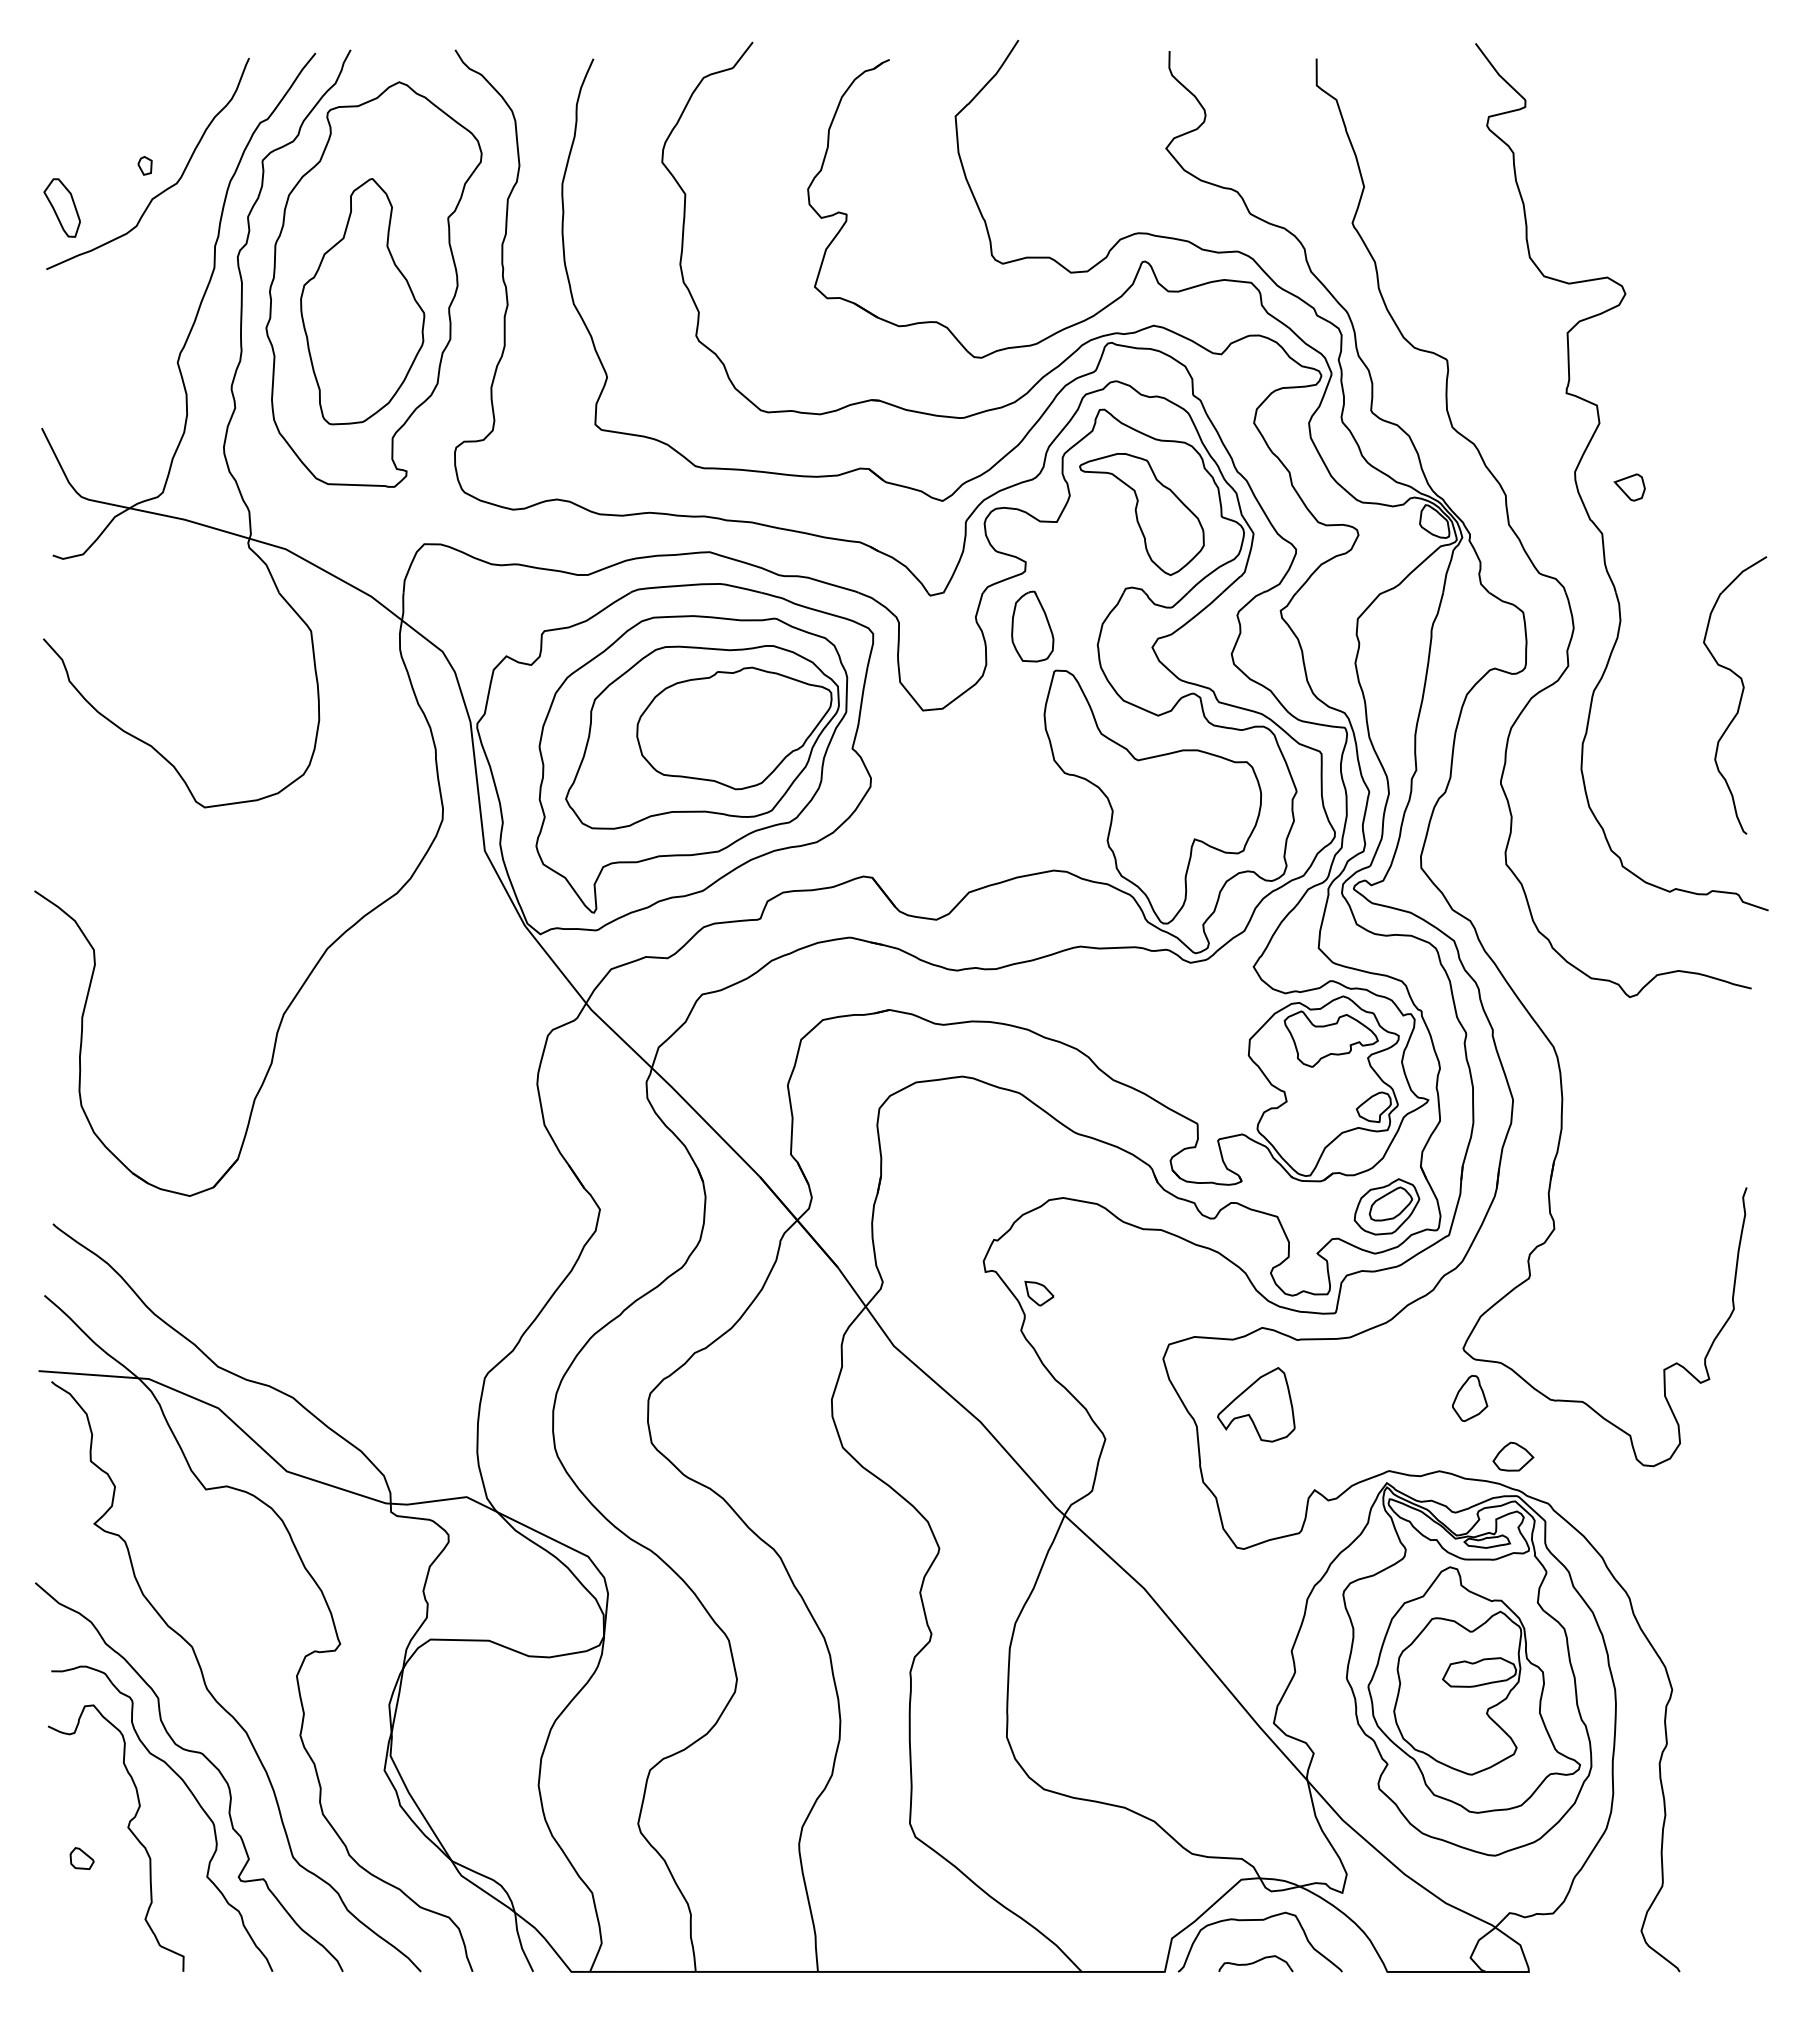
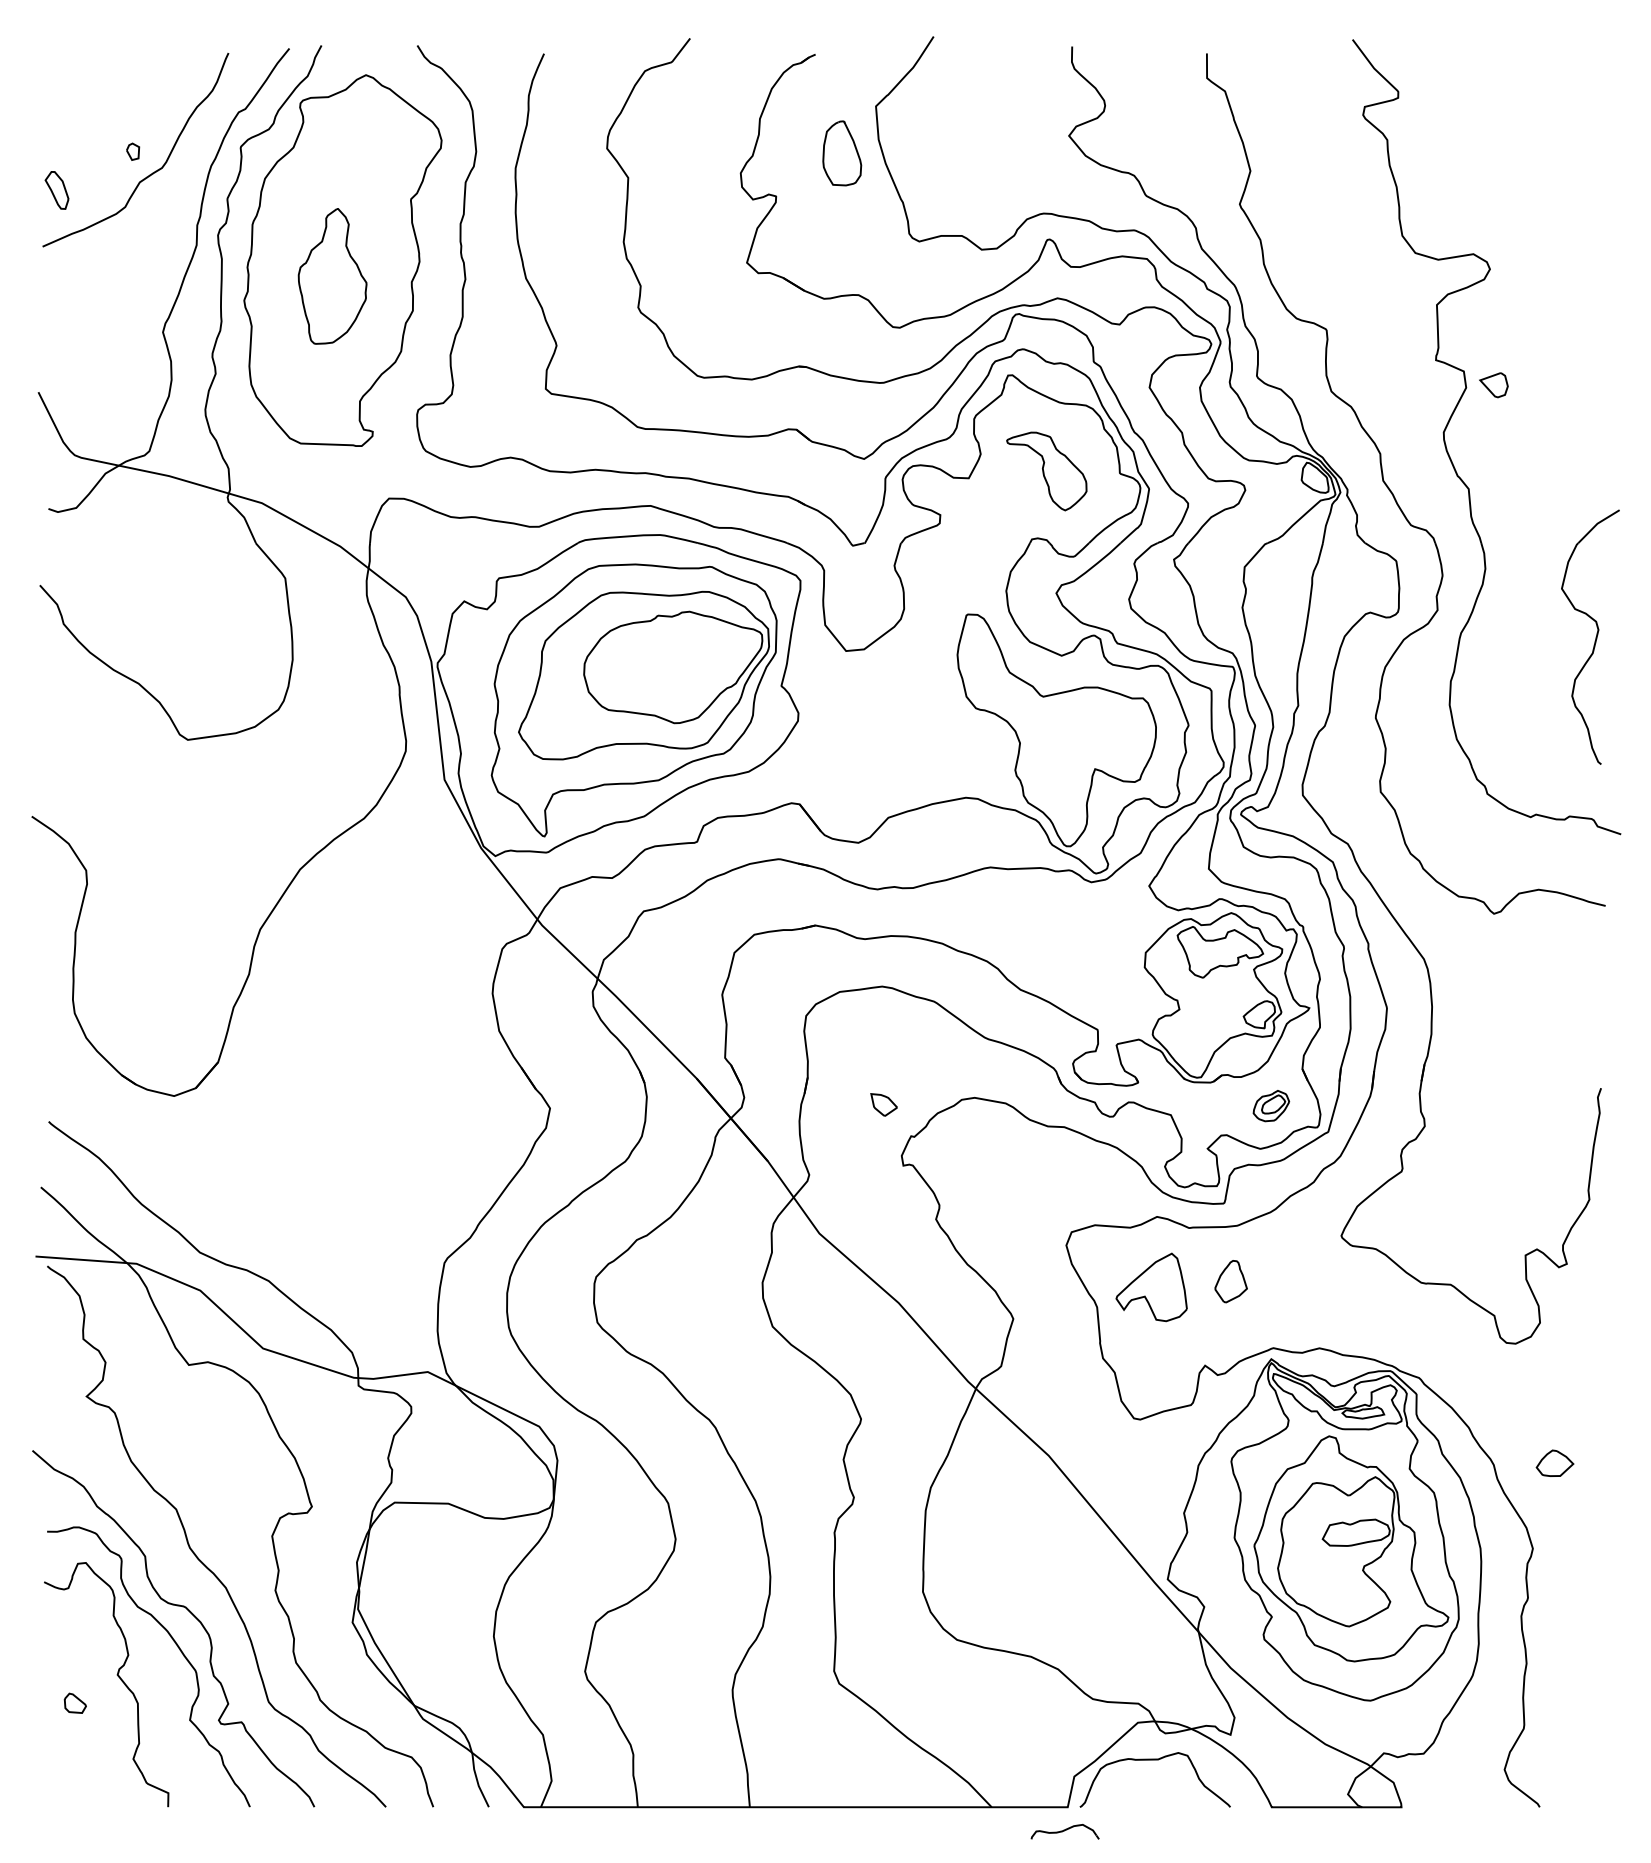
part: (61, 207) -> (56, 189), size x0.7
part: (362, 301) -> (332, 276), size x0.6
part: (1629, 487) -> (1493, 385), moved
part: (1141, 514) -> (1046, 471), size x0.7
part: (1032, 626) -> (841, 153), moved
part: (1386, 1206) -> (1270, 1105), size x0.6
part: (1039, 1293) -> (884, 1104), moved
part: (1470, 1397) -> (1231, 1280), moved
part: (1513, 1456) -> (1555, 1463), moved
part: (1255, 1963) -> (1064, 1831), moved

